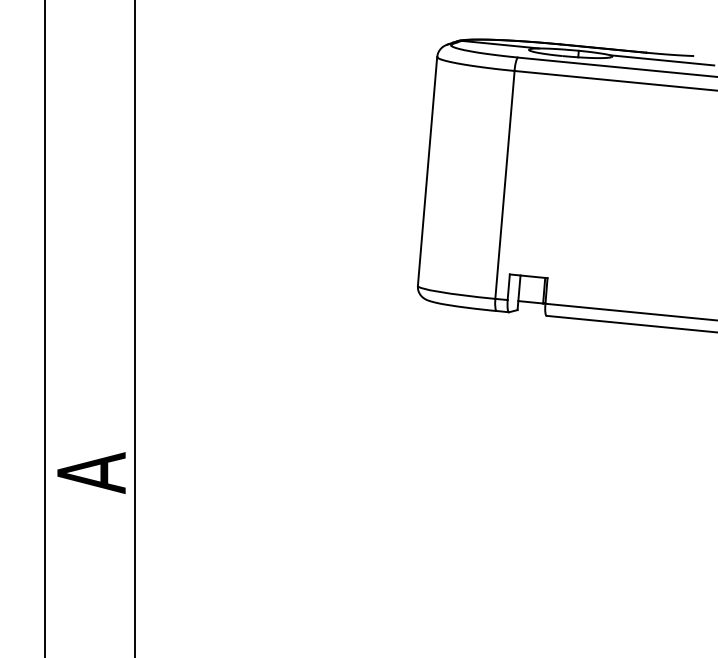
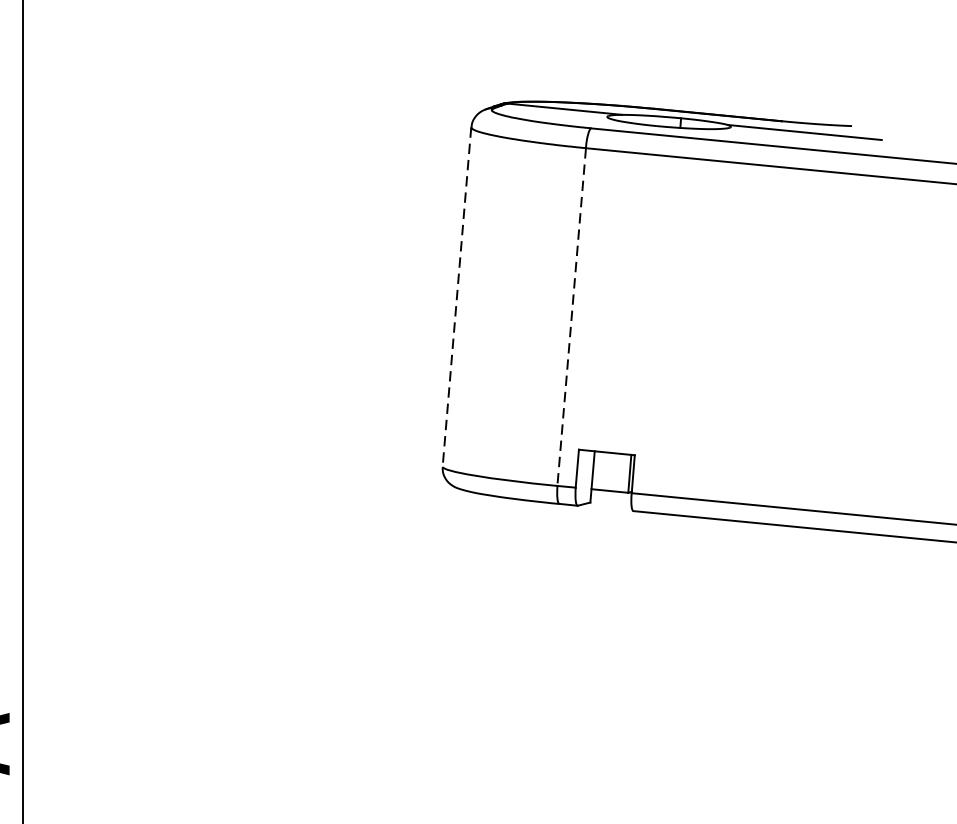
line: (427, 171) -> (456, 297), solid -> dashed
line: (504, 185) -> (571, 317), solid -> dashed

